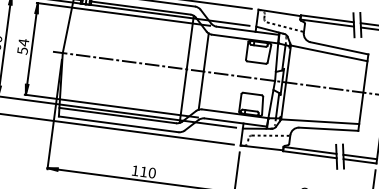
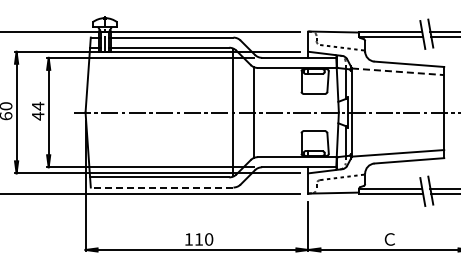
text: (23, 50) -> (38, 115), 54 -> 44
line: (329, 53) -> (398, 71), solid -> dashed
line: (118, 124) -> (161, 187), solid -> dashed

